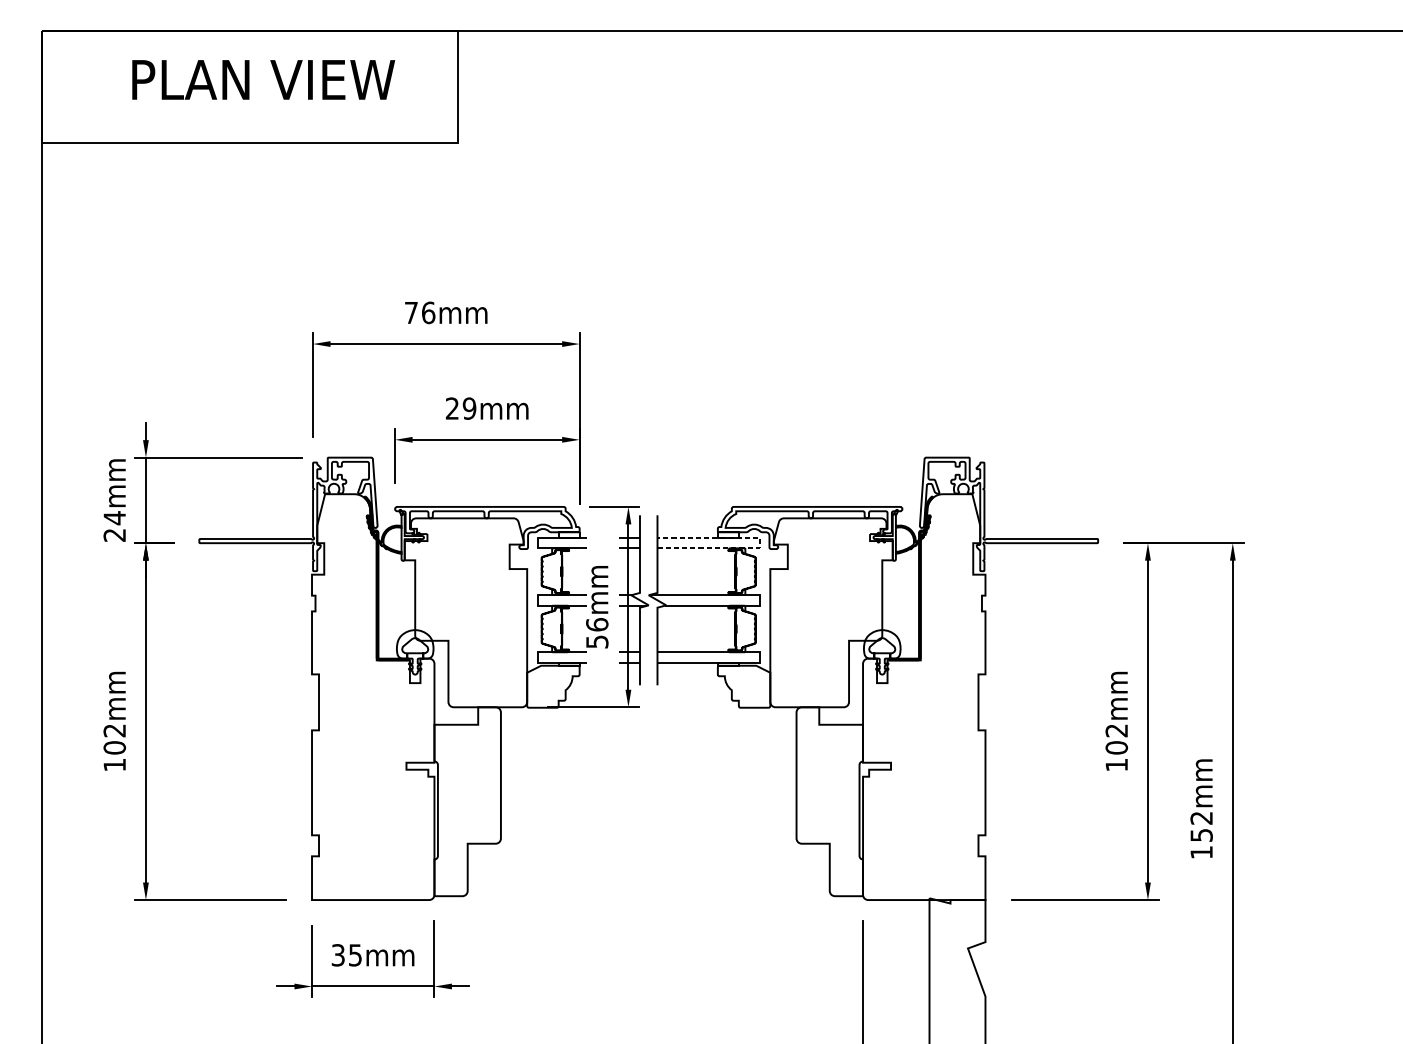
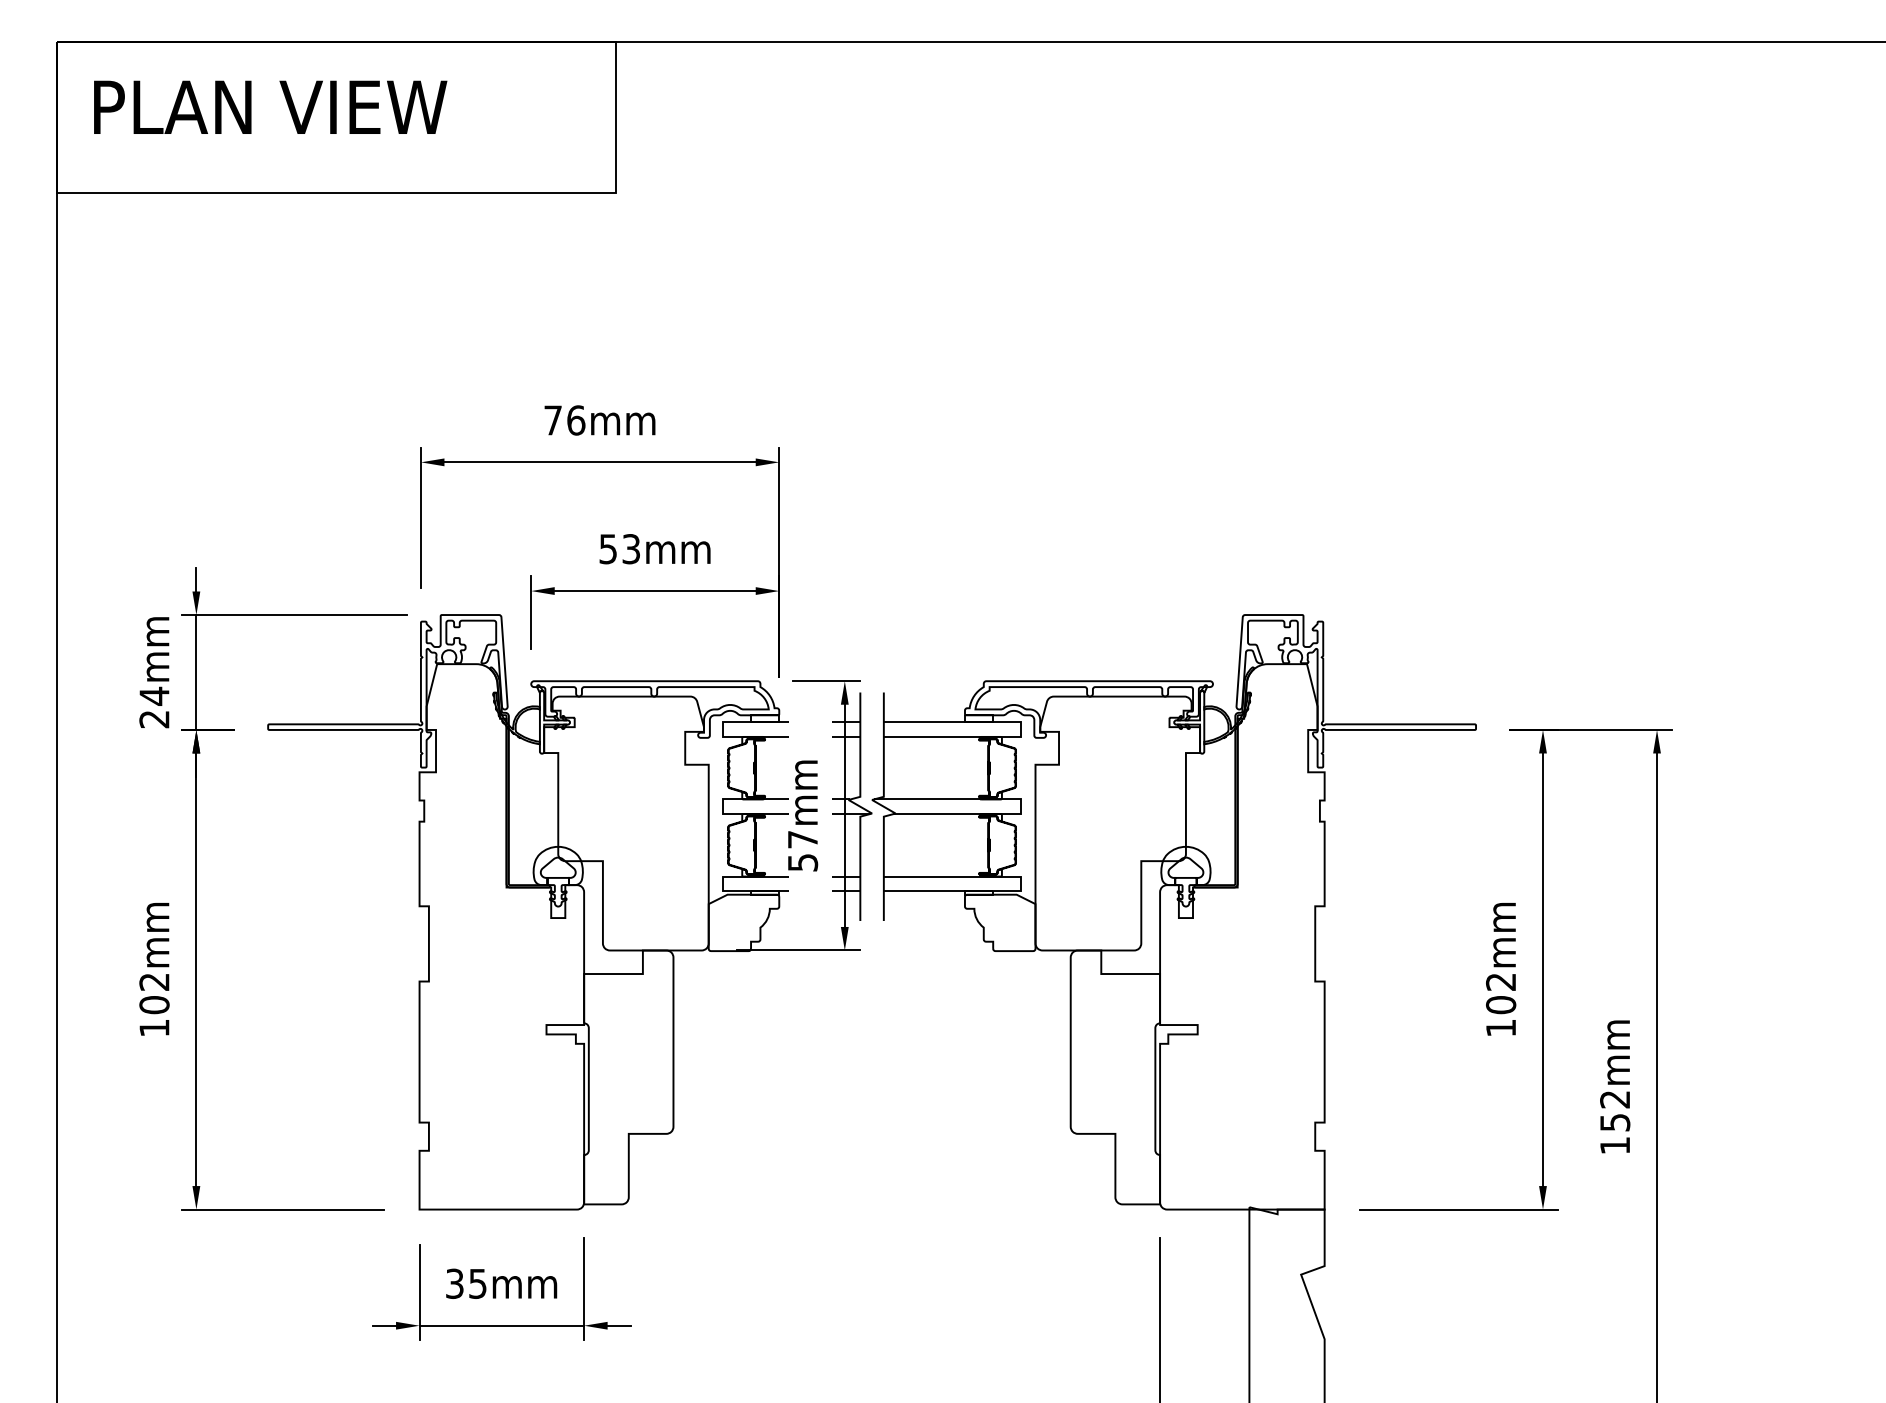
text: (263, 79) -> (270, 106), moved
text: (460, 408) -> (619, 549), 29mm -> 53mm
line: (759, 542) -> (1021, 729), dashed -> solid
text: (596, 624) -> (802, 839), 56mm -> 57mm

